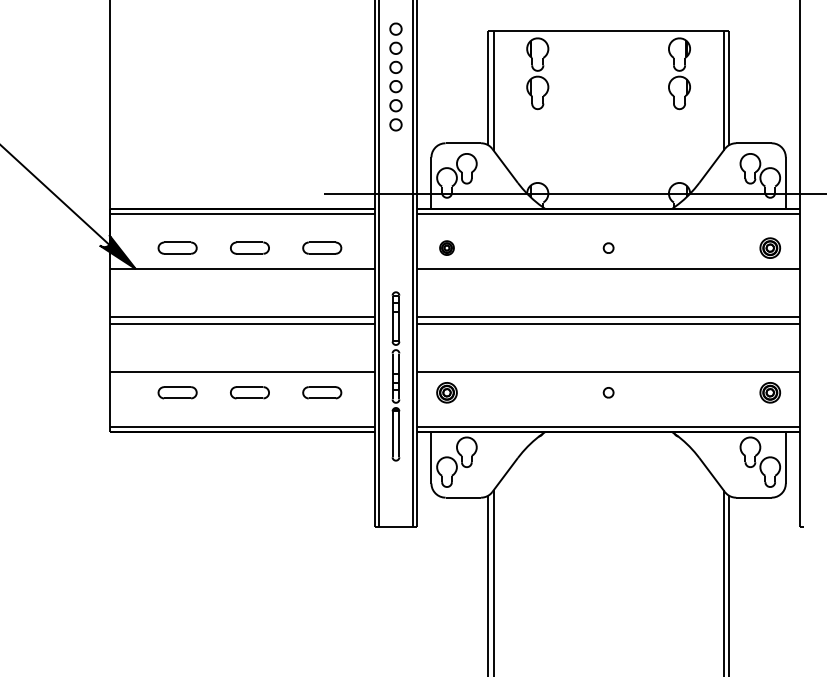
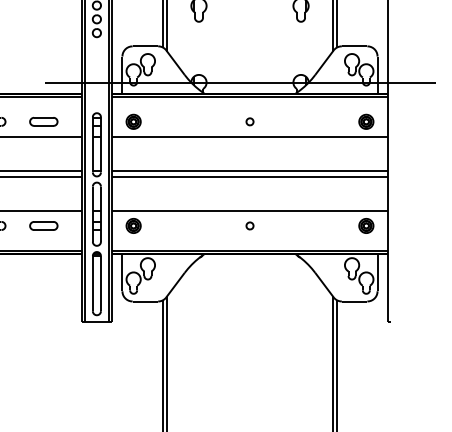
part: (446, 247) -> (133, 121), size x1.43
part: (395, 376) -> (96, 214), size x1.67

